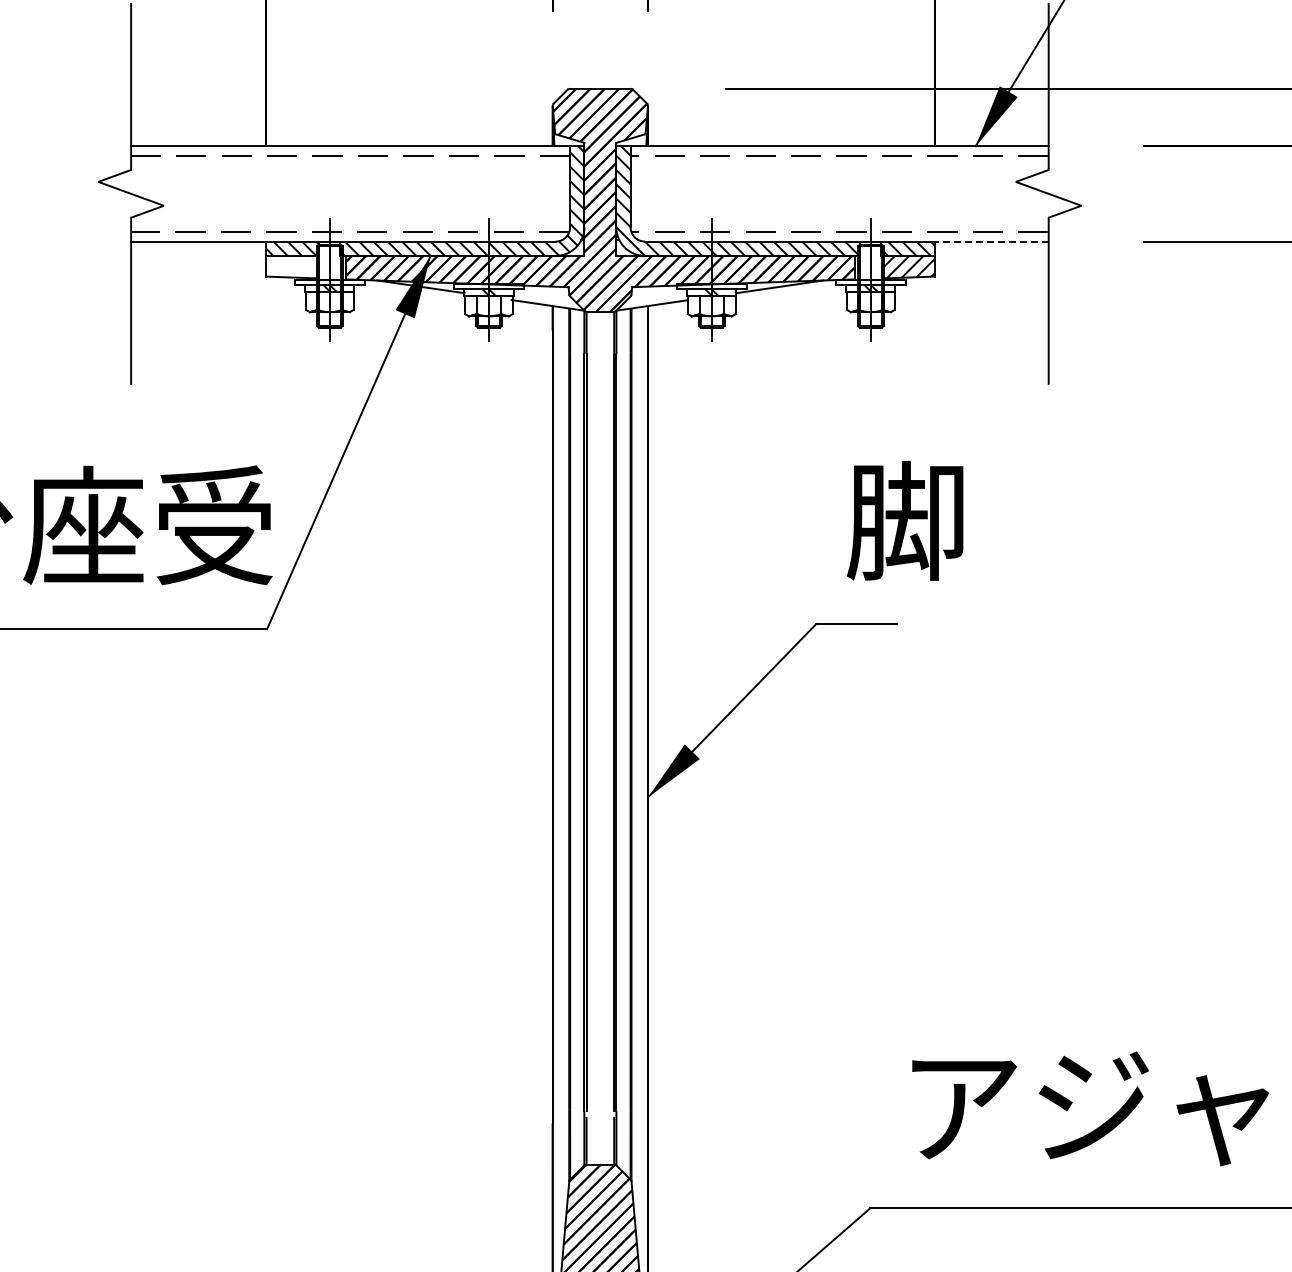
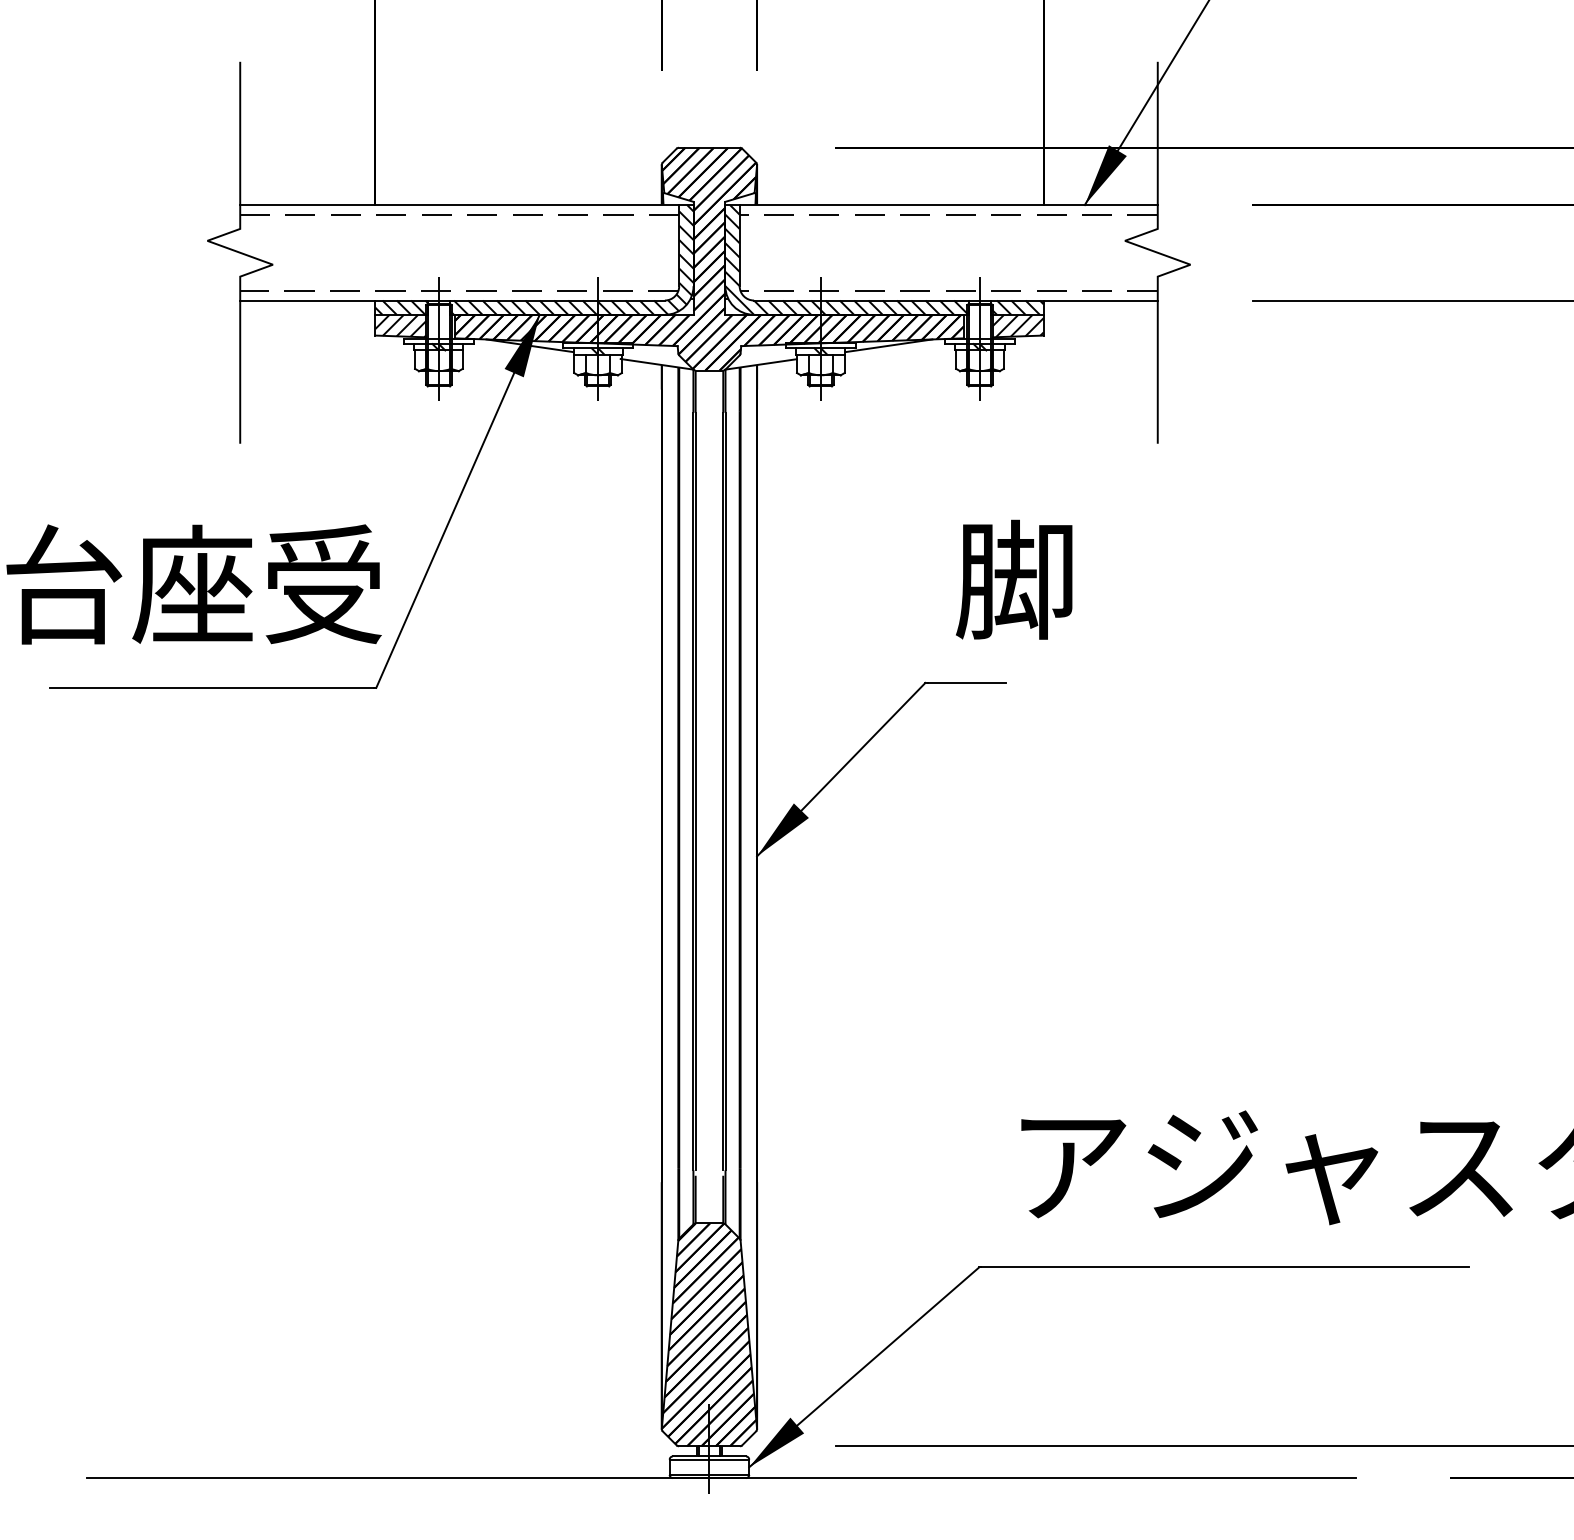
line: (991, 241) -> (1100, 300), dashed -> solid
hatch: (291, 266) -> (400, 325), added

